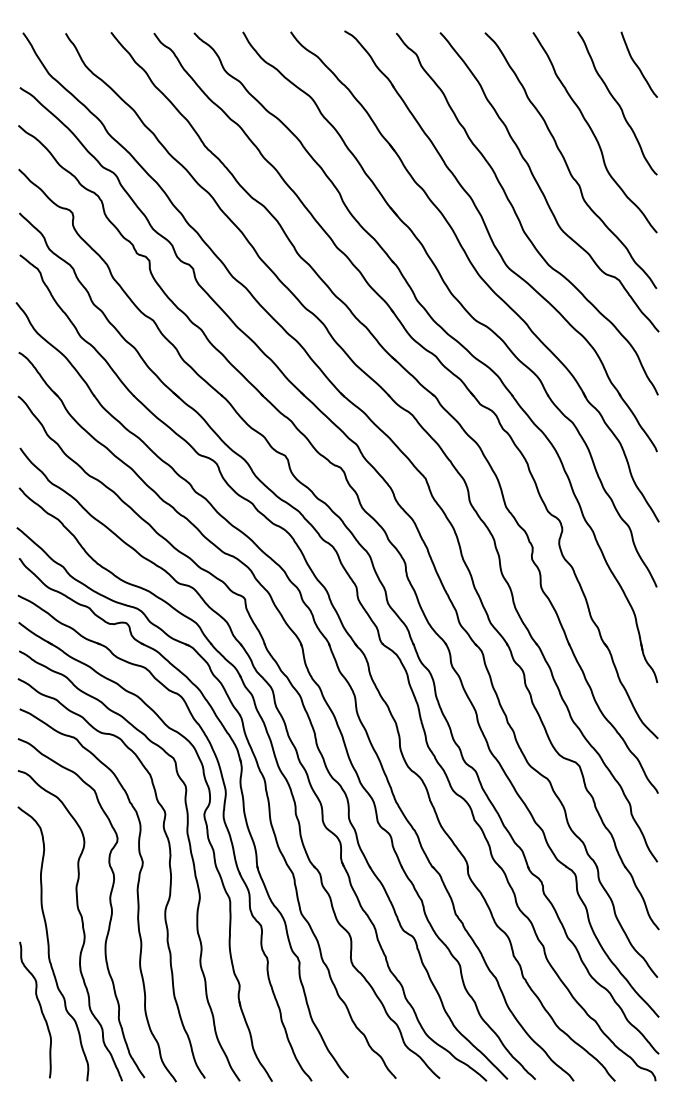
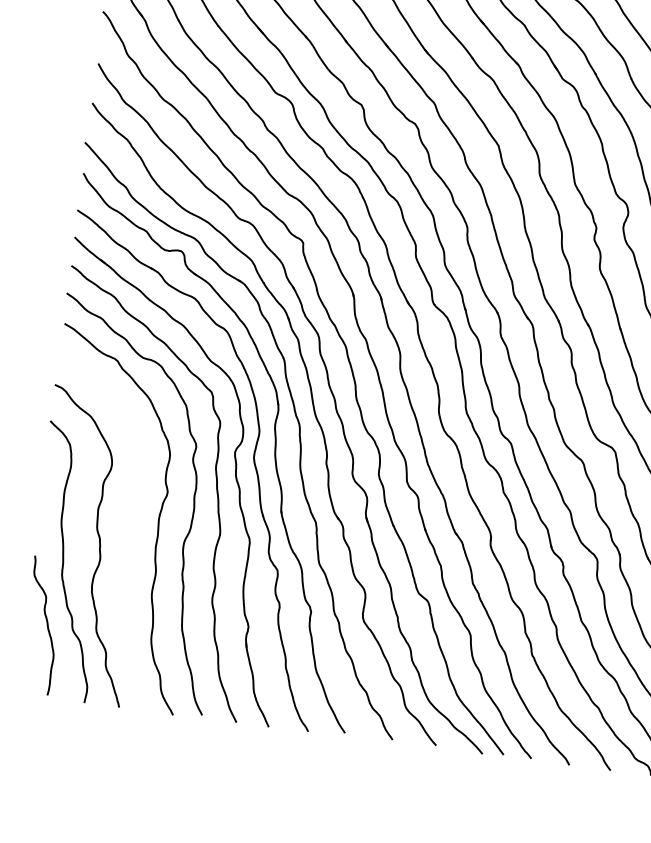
curve: (109, 903) -> (129, 528), removed

